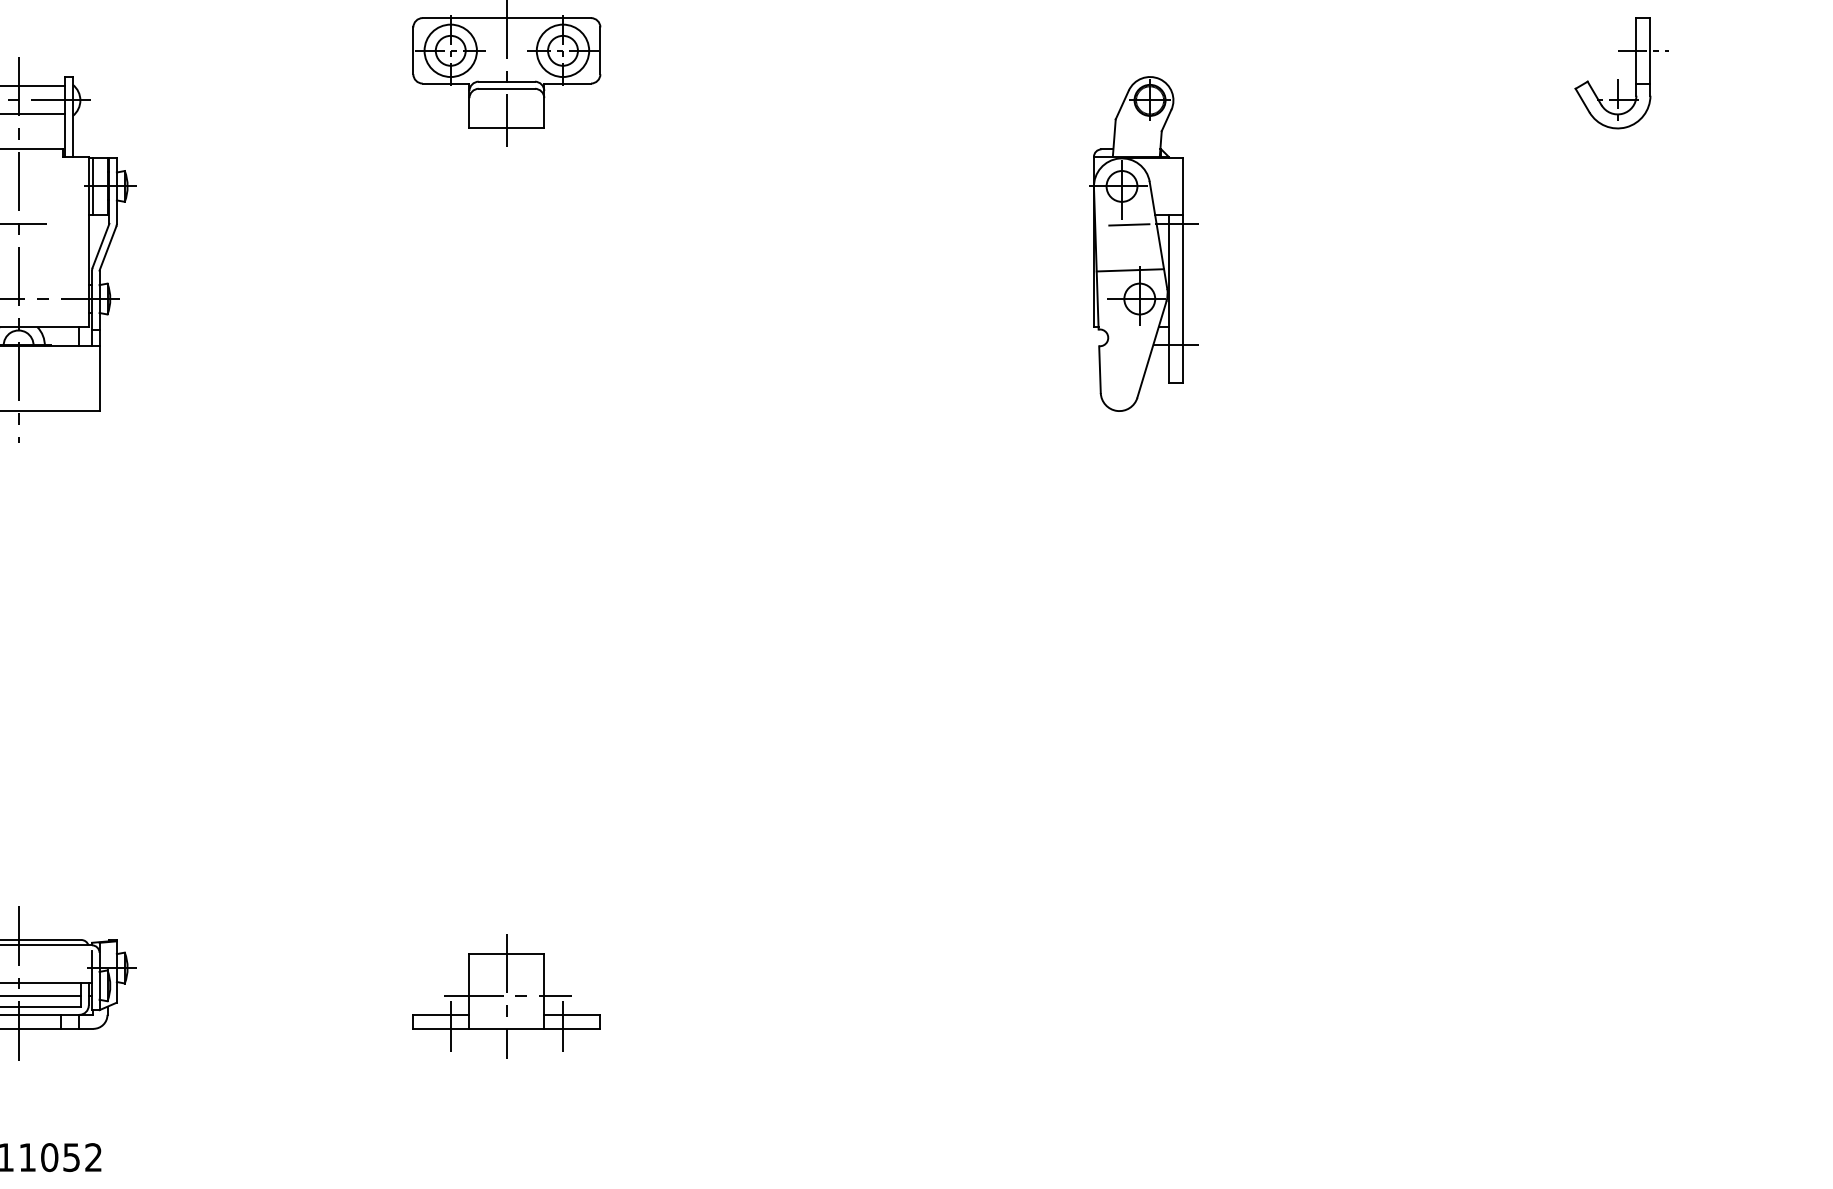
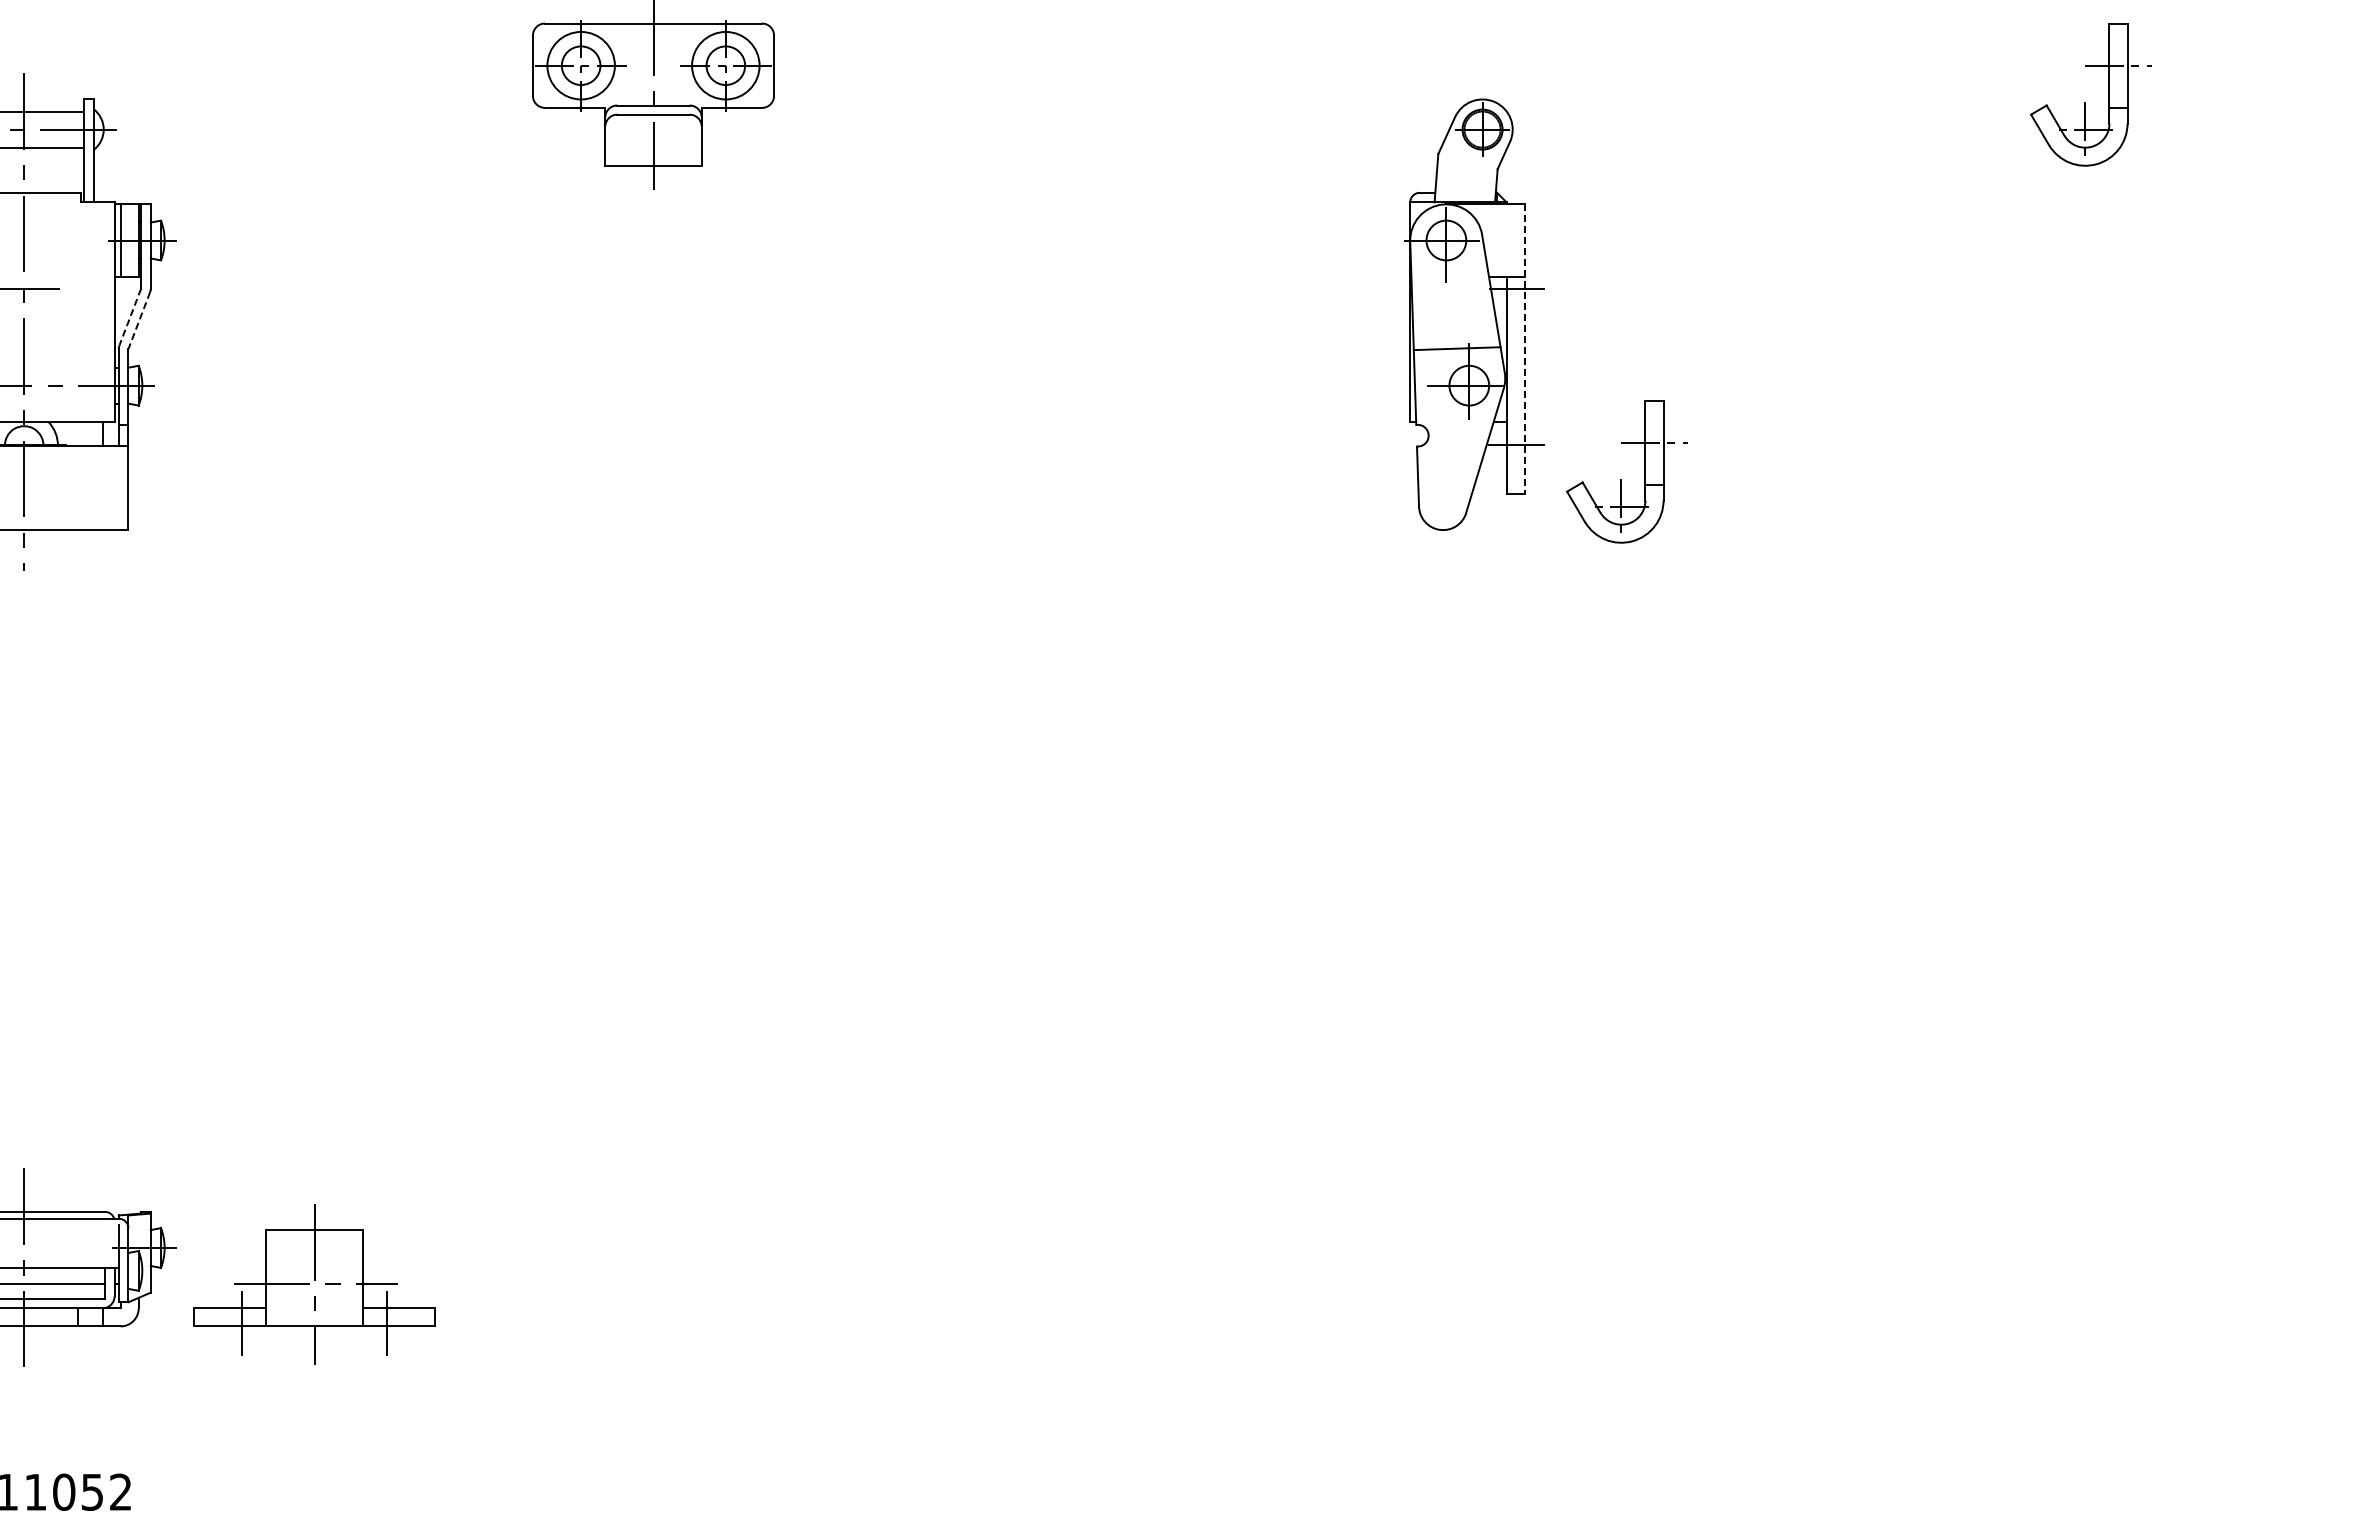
line: (1129, 224) -> (1455, 289), removed
line: (101, 246) -> (130, 317), solid -> dashed
line: (108, 249) -> (139, 321), solid -> dashed
line: (1182, 270) -> (1524, 349), solid -> dashed
part: (1257, 371) -> (1621, 479), added
part: (506, 996) -> (314, 1284), moved

